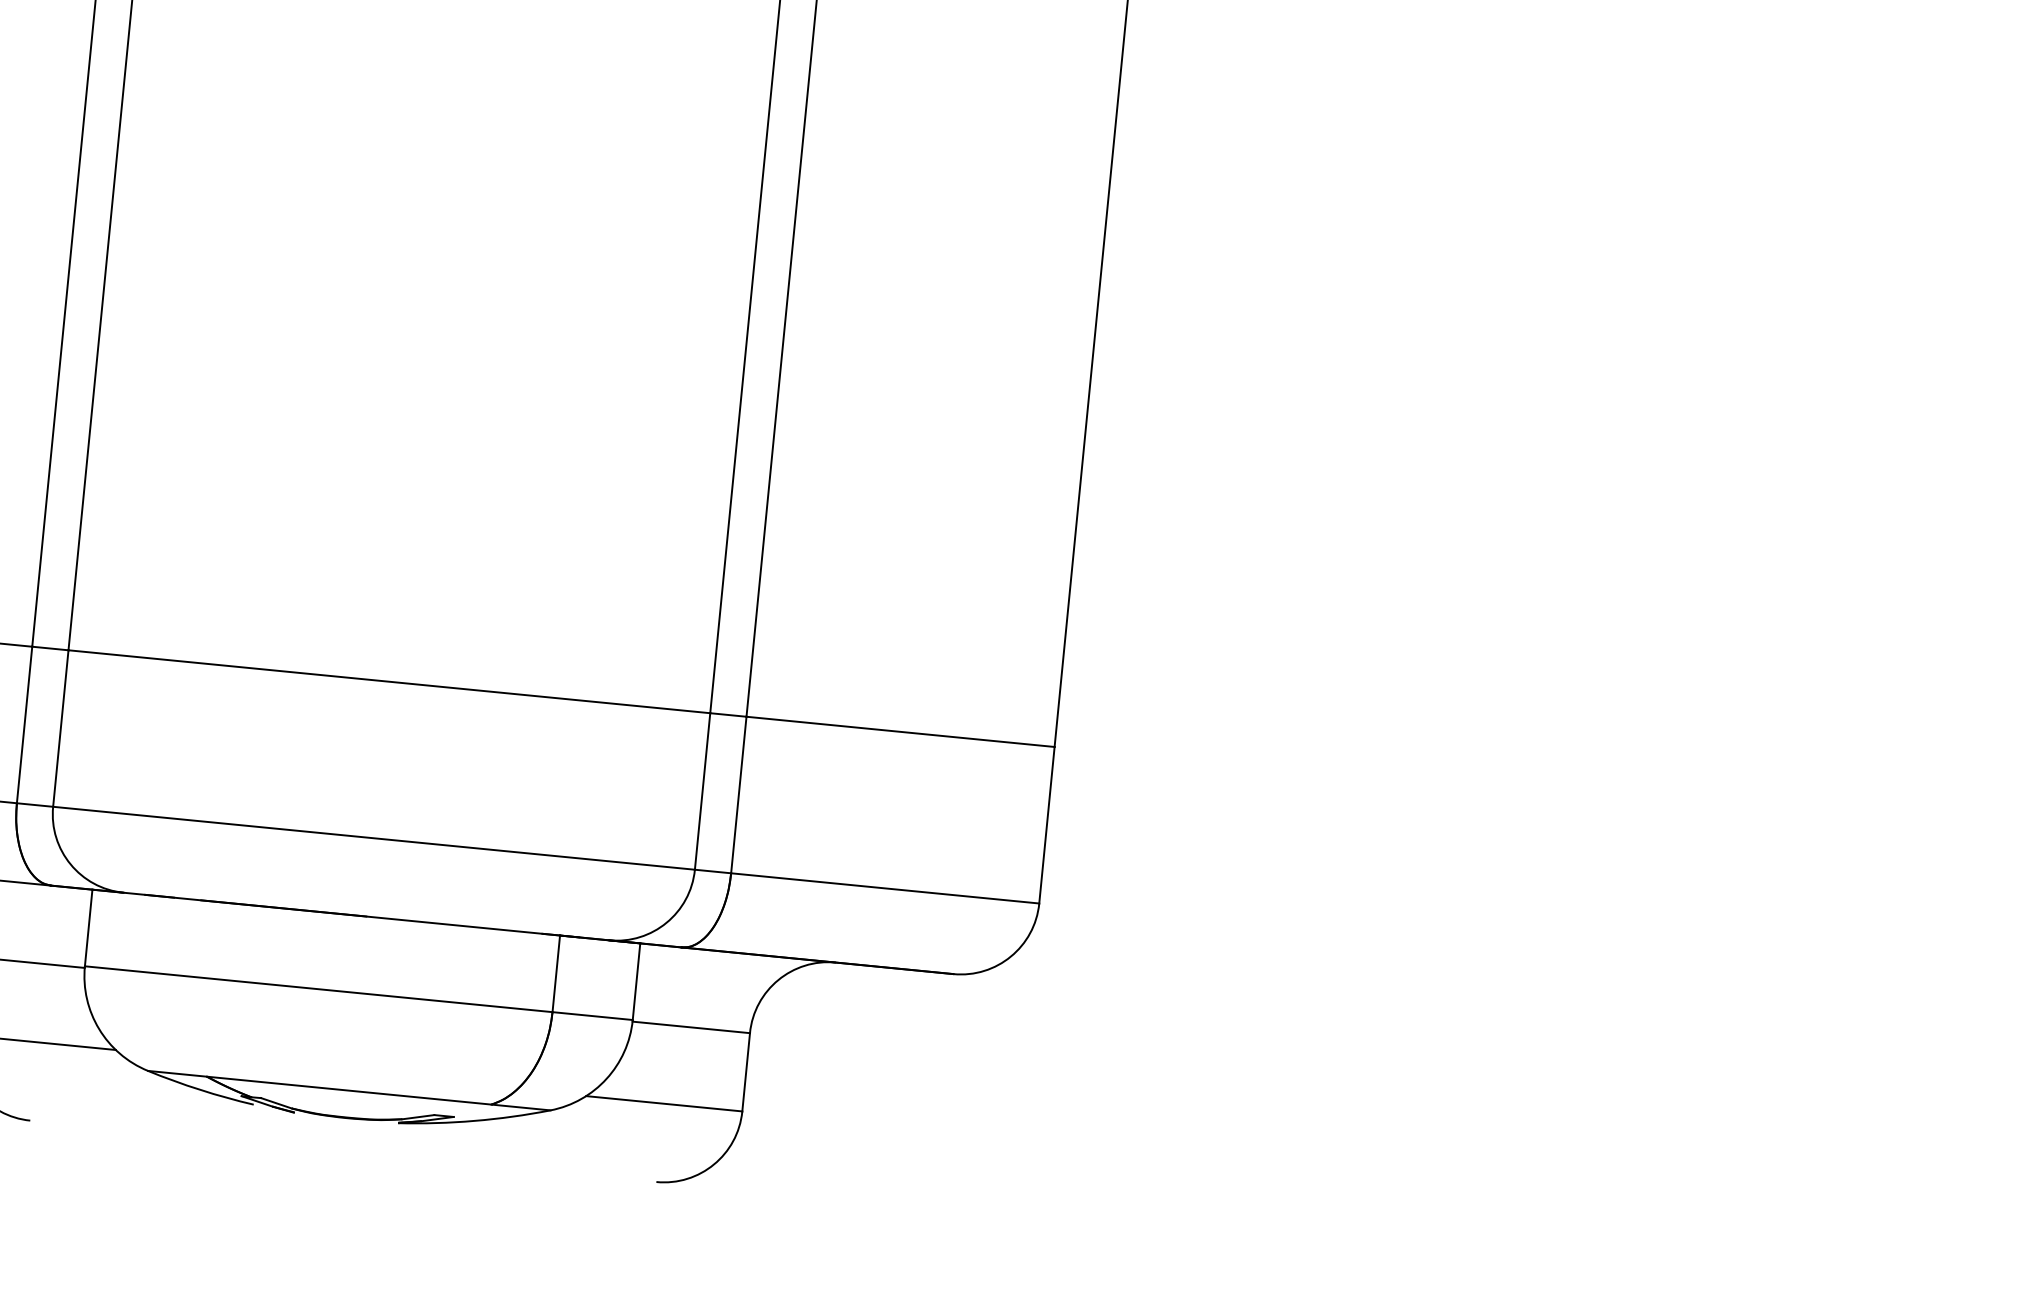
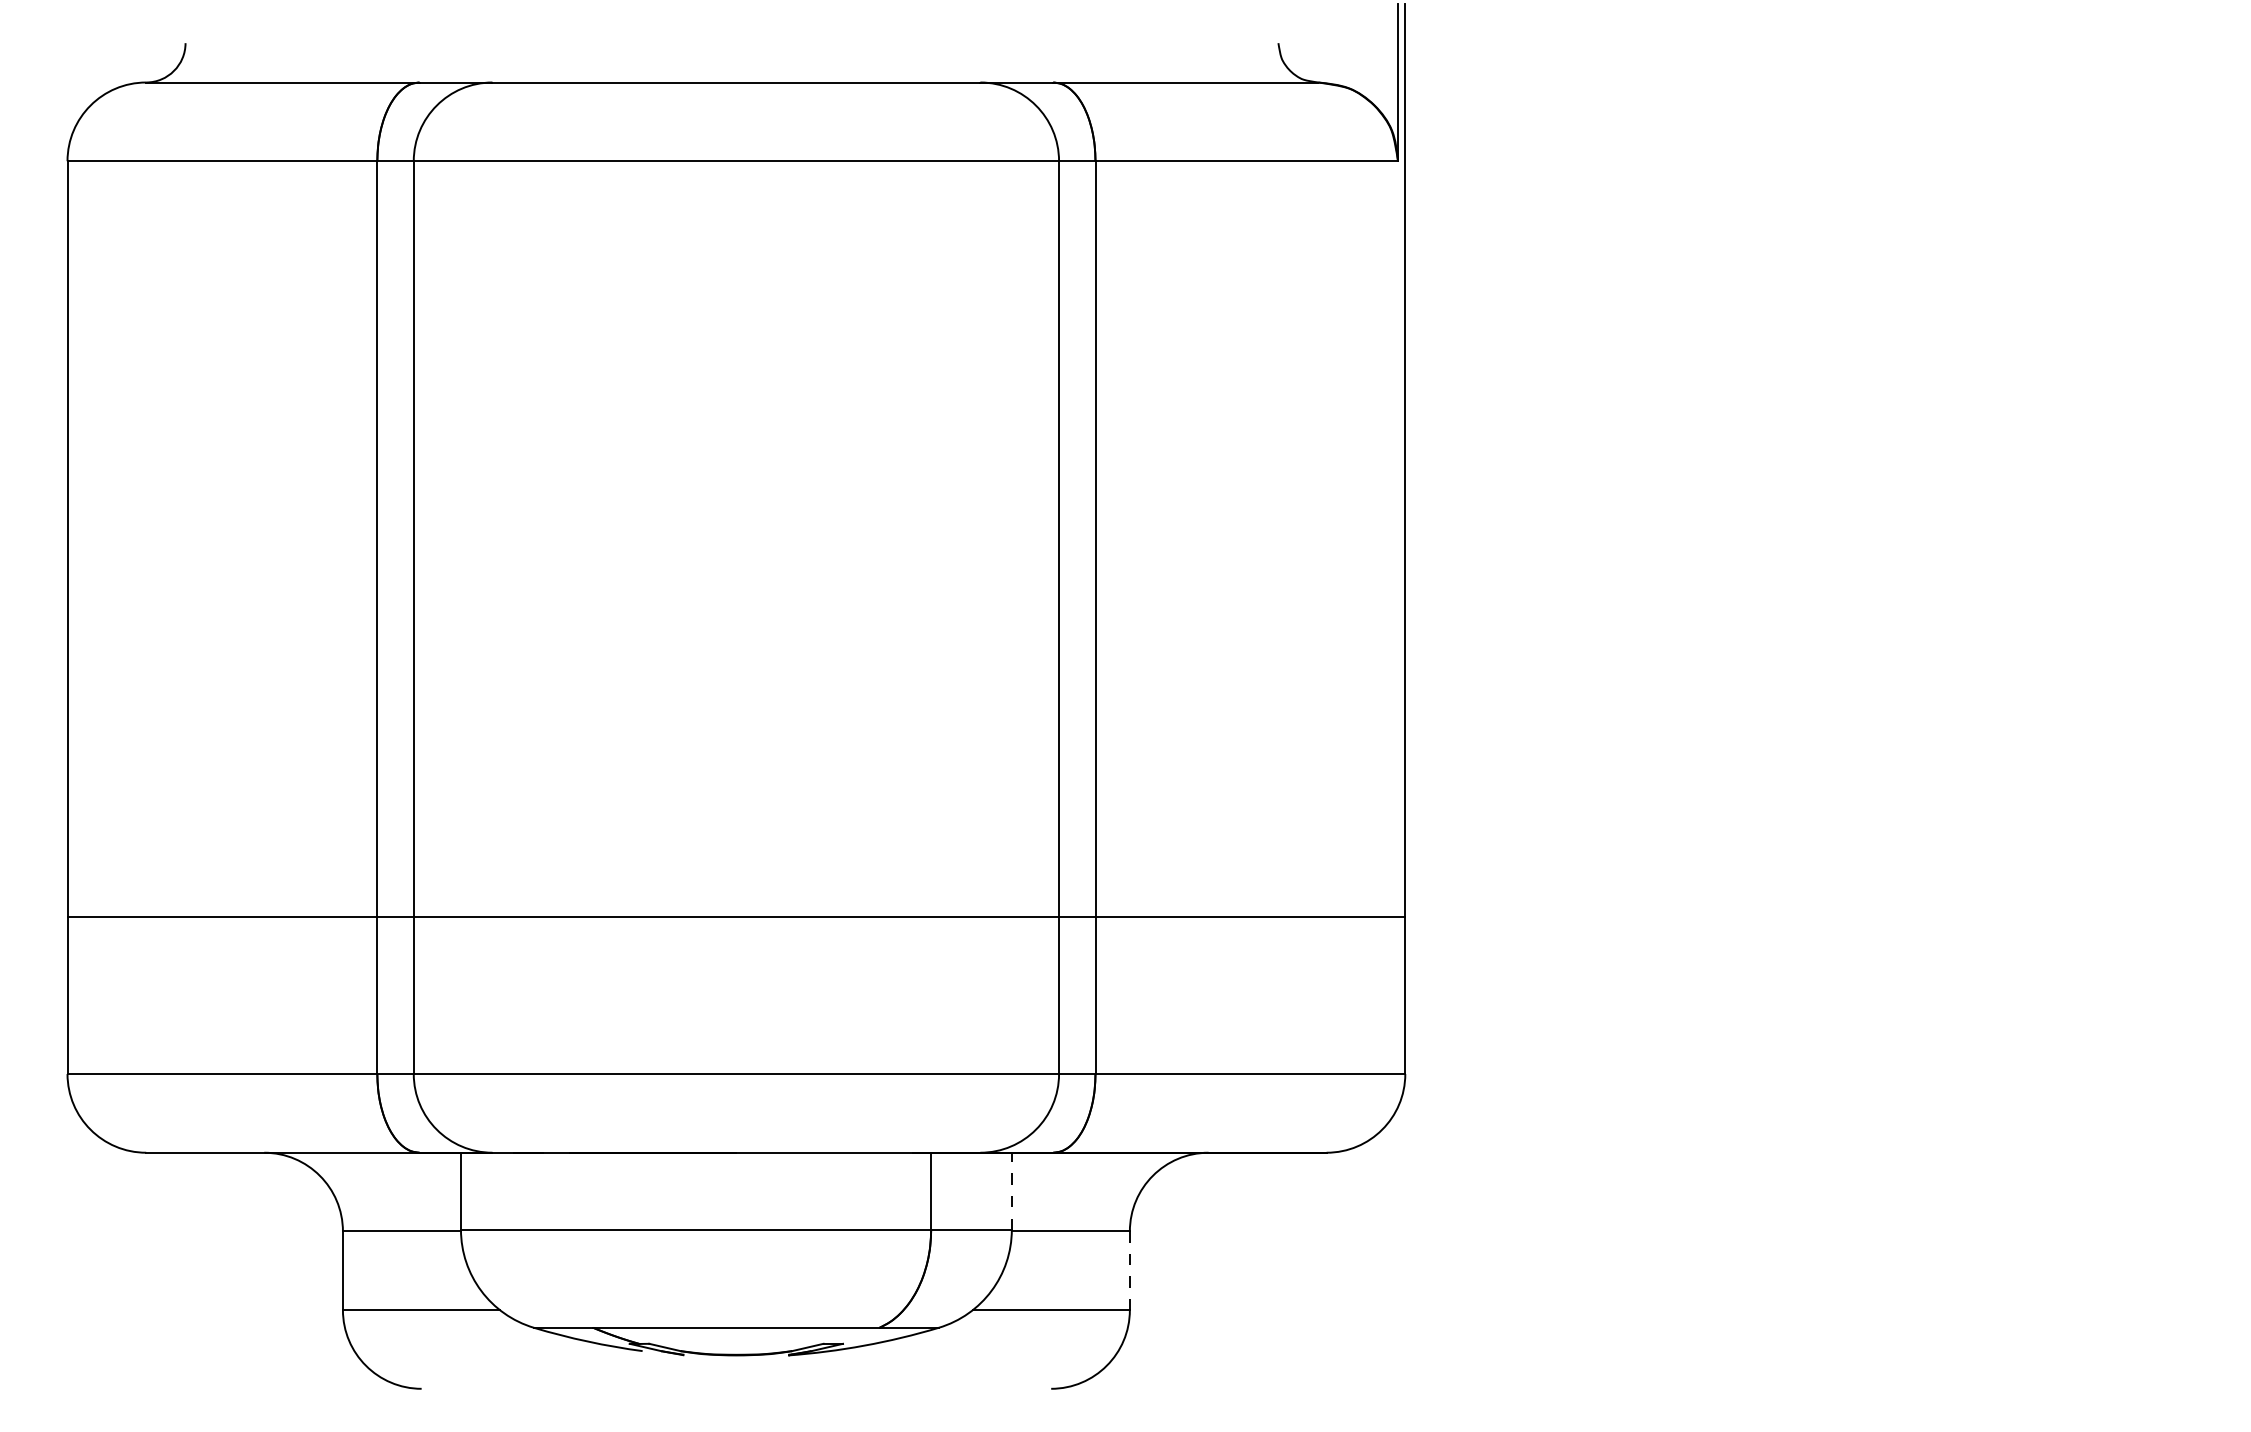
line: (636, 981) -> (1011, 1191), solid -> dashed
line: (745, 1071) -> (1129, 1270), solid -> dashed

